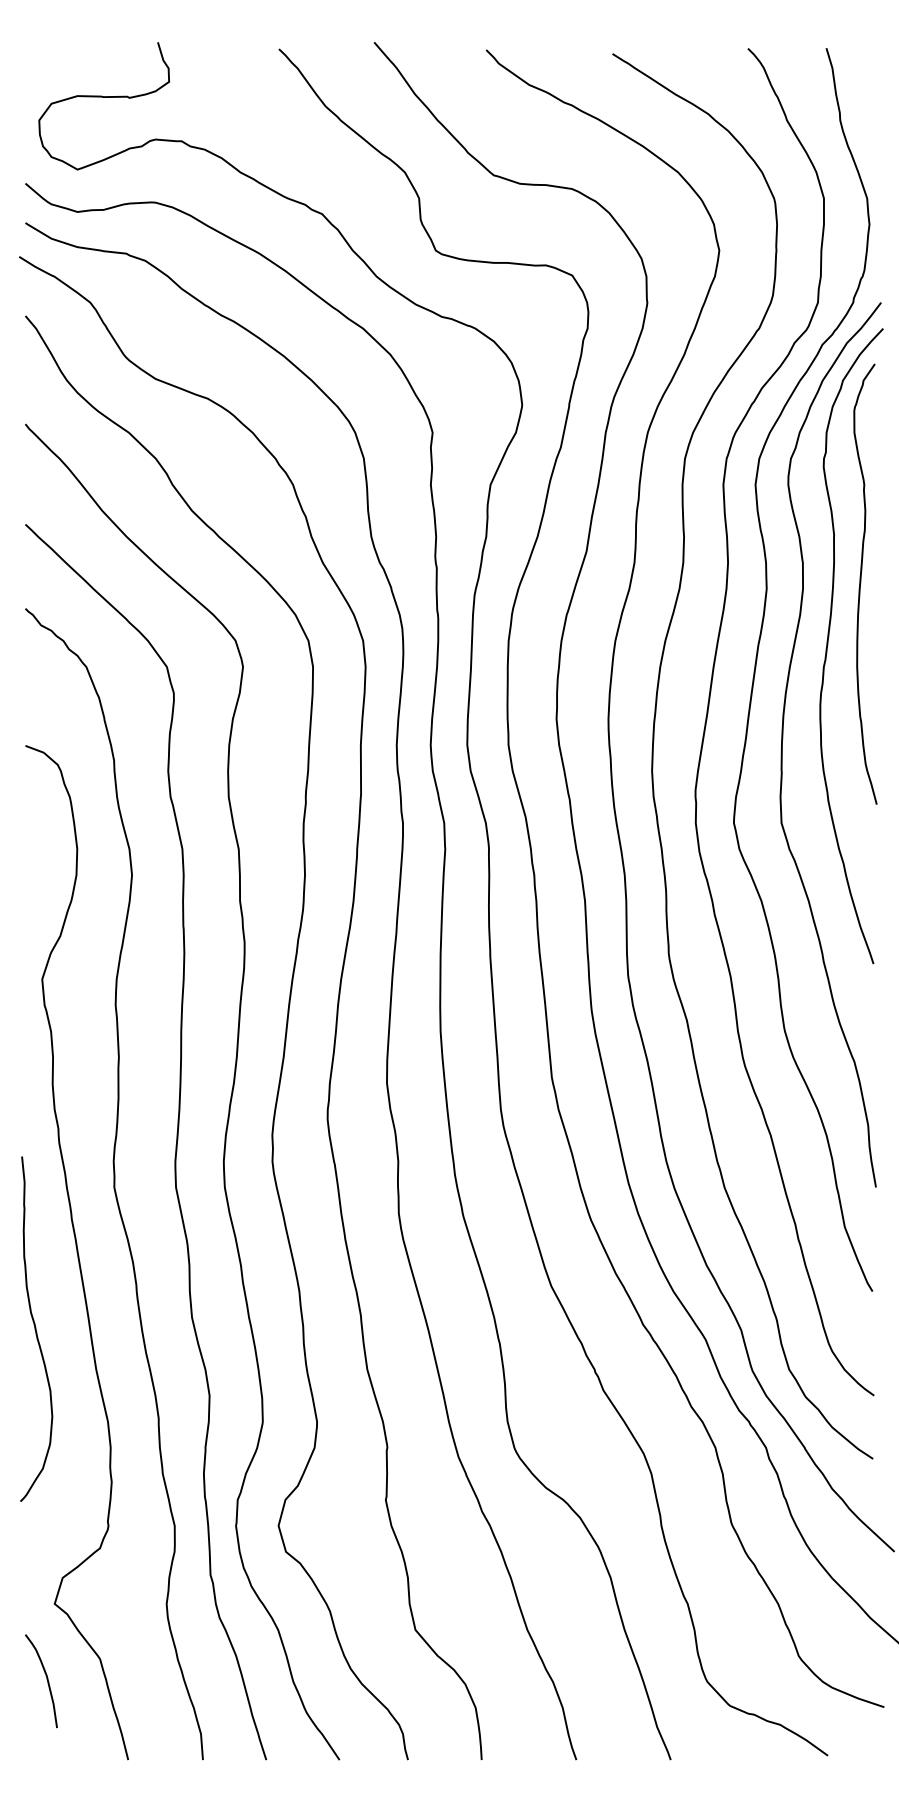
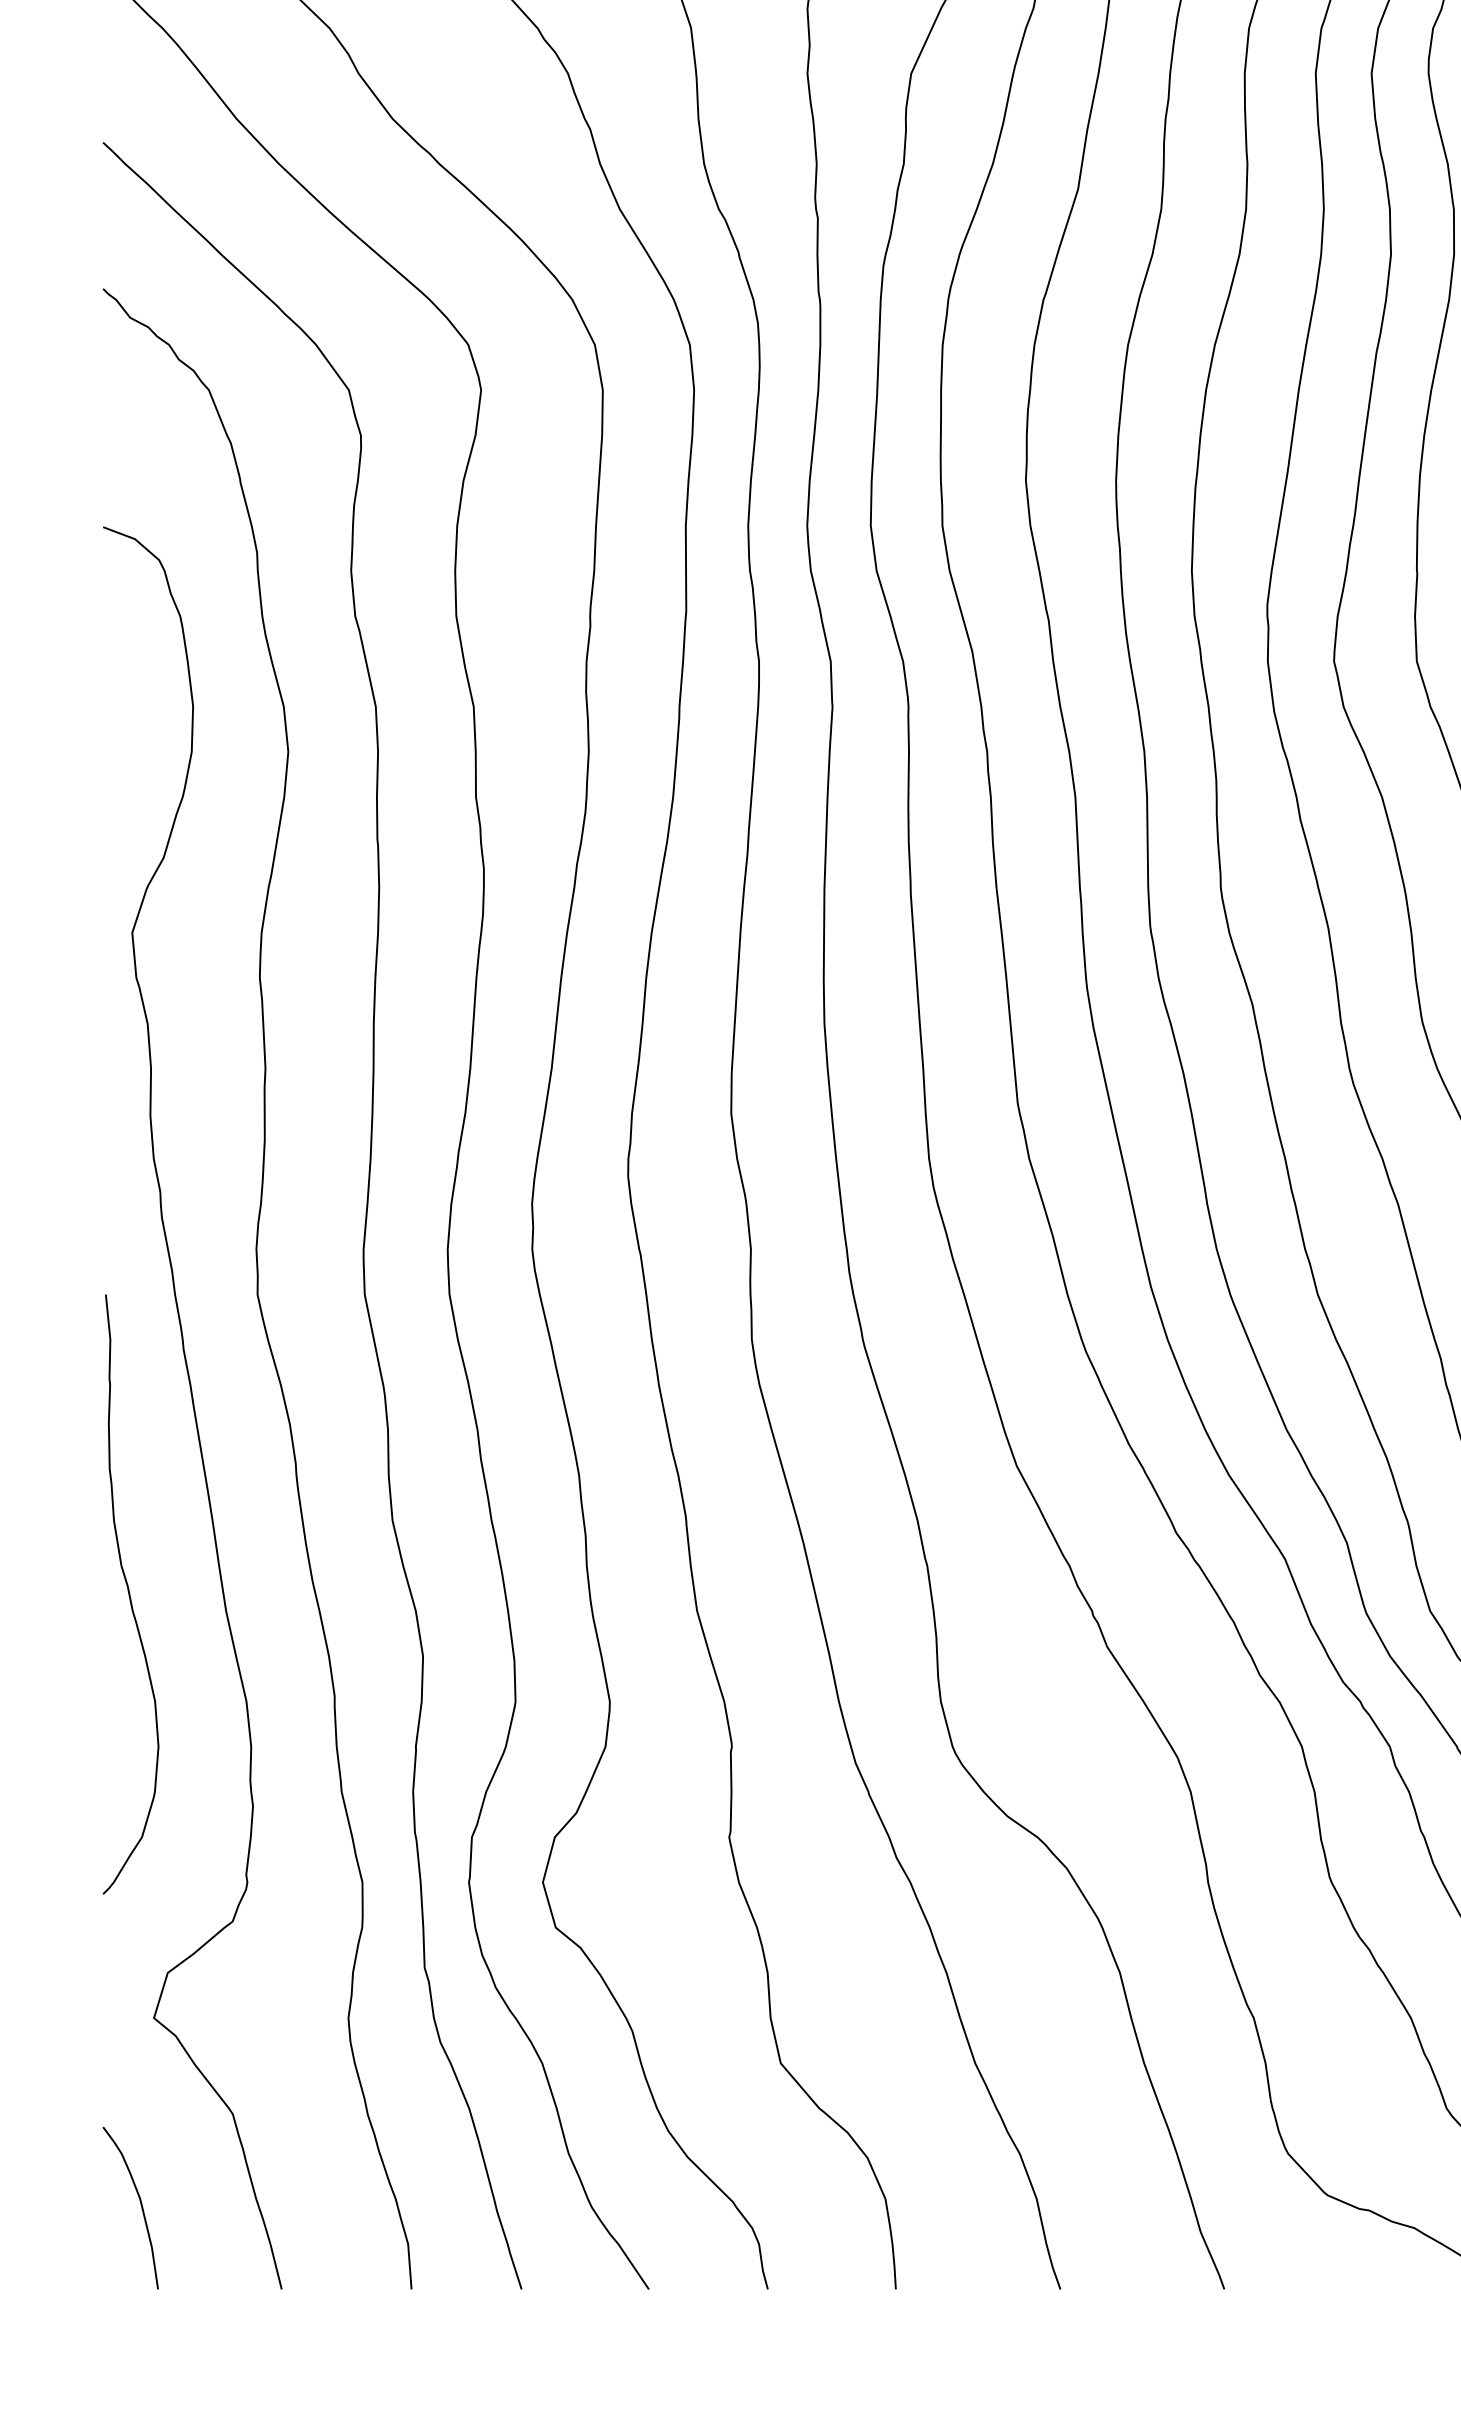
curve: (36, 1328) -> (130, 1593), moved
curve: (46, 1679) -> (139, 2205), moved

